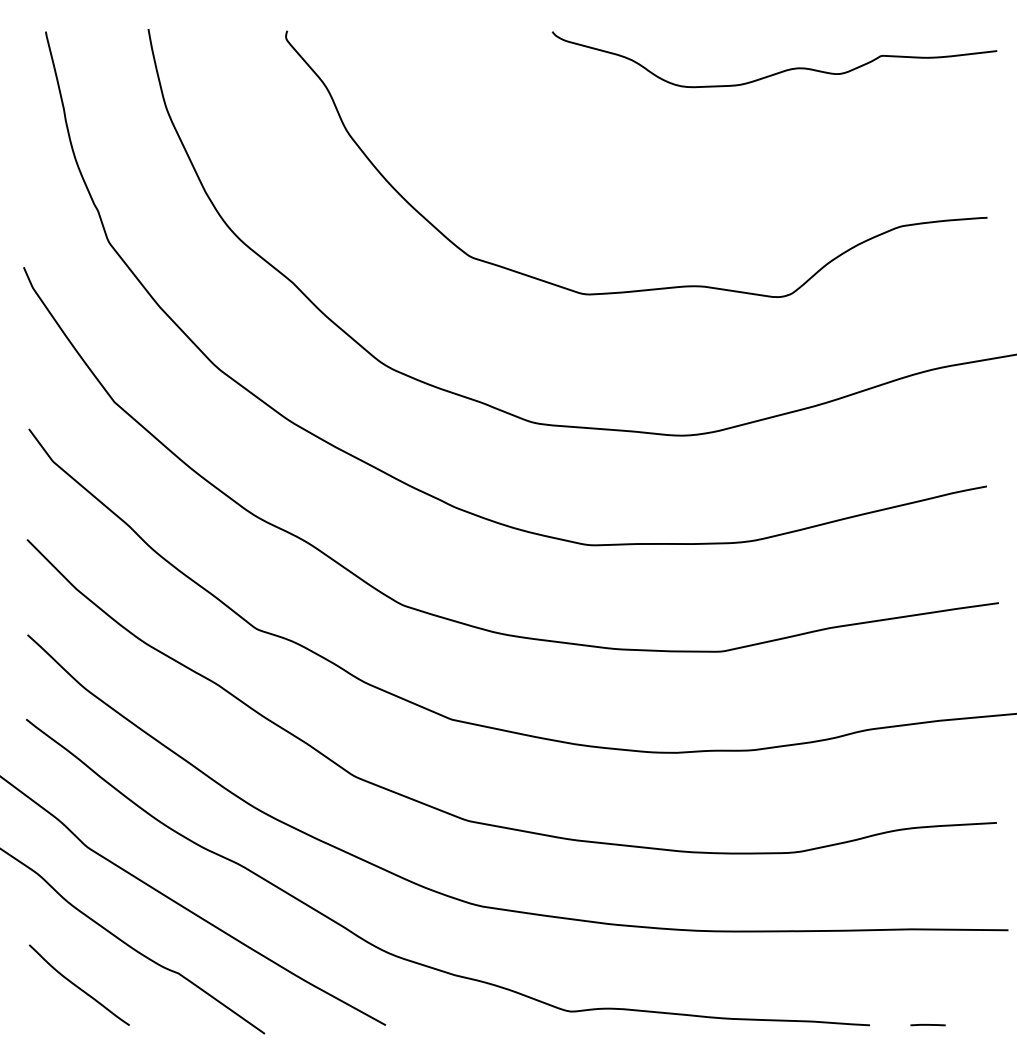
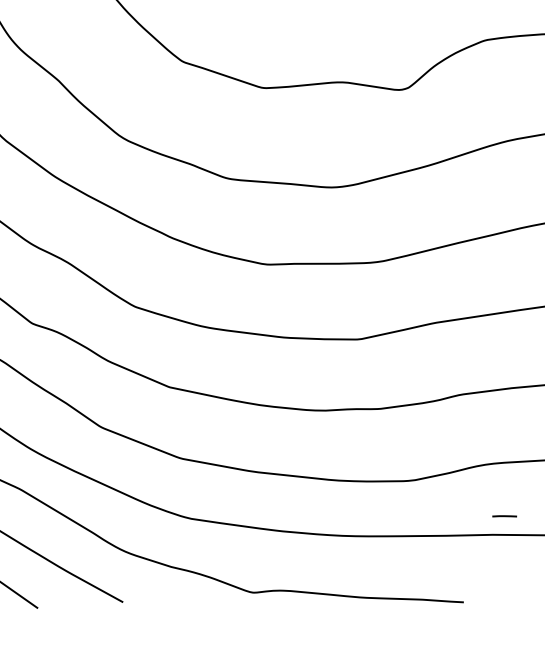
line: (927, 1025) -> (504, 516), moved

